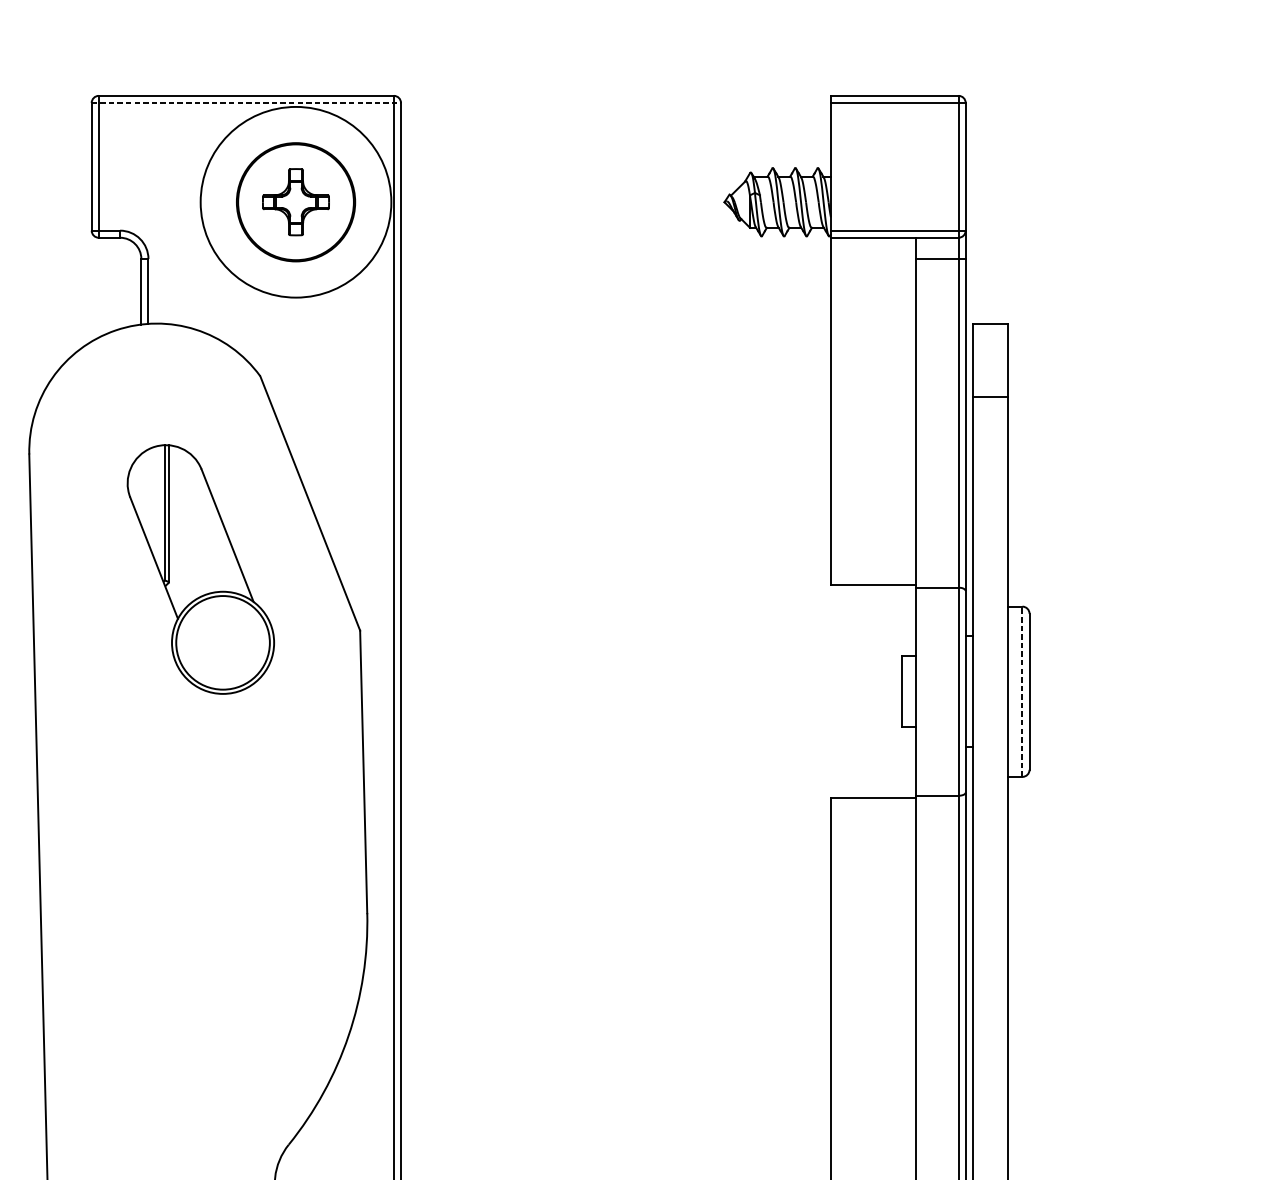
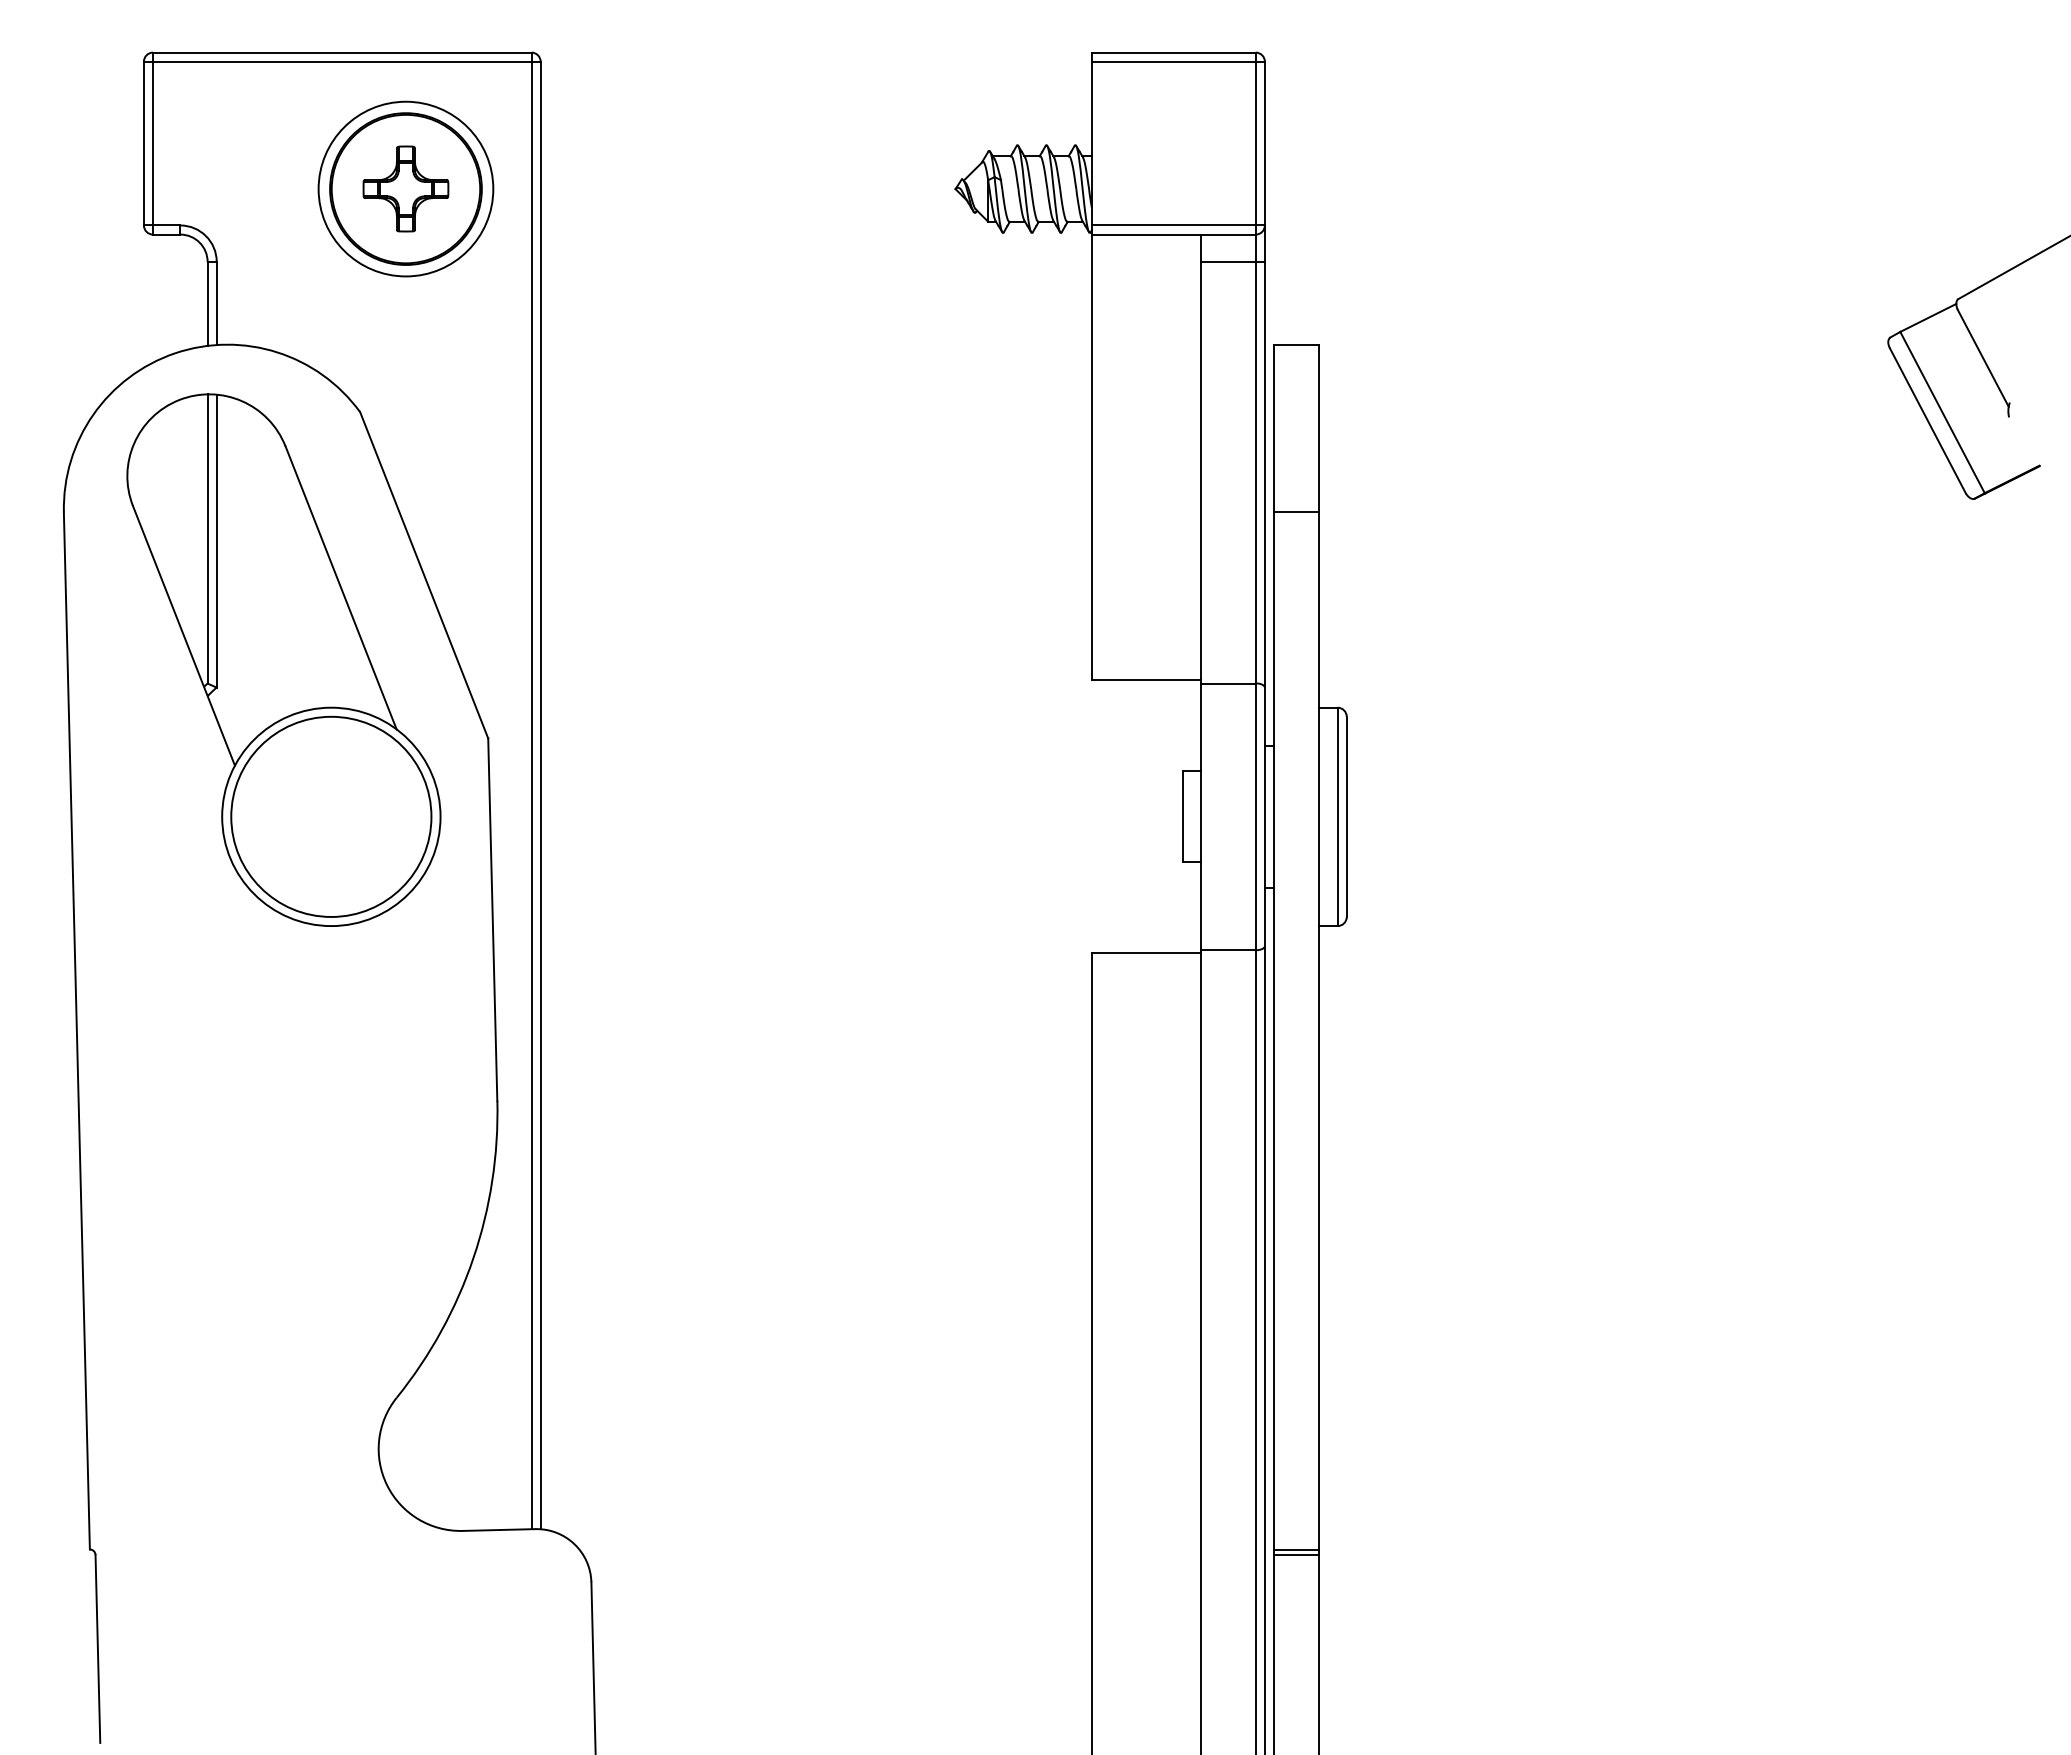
line: (246, 102) -> (342, 61), dashed -> solid
circle: (295, 201) -> (405, 188), size x0.71
line: (990, 397) -> (1296, 512), moved
part: (200, 569) -> (283, 659), size x1.67
line: (1022, 691) -> (1337, 816), dashed -> solid

